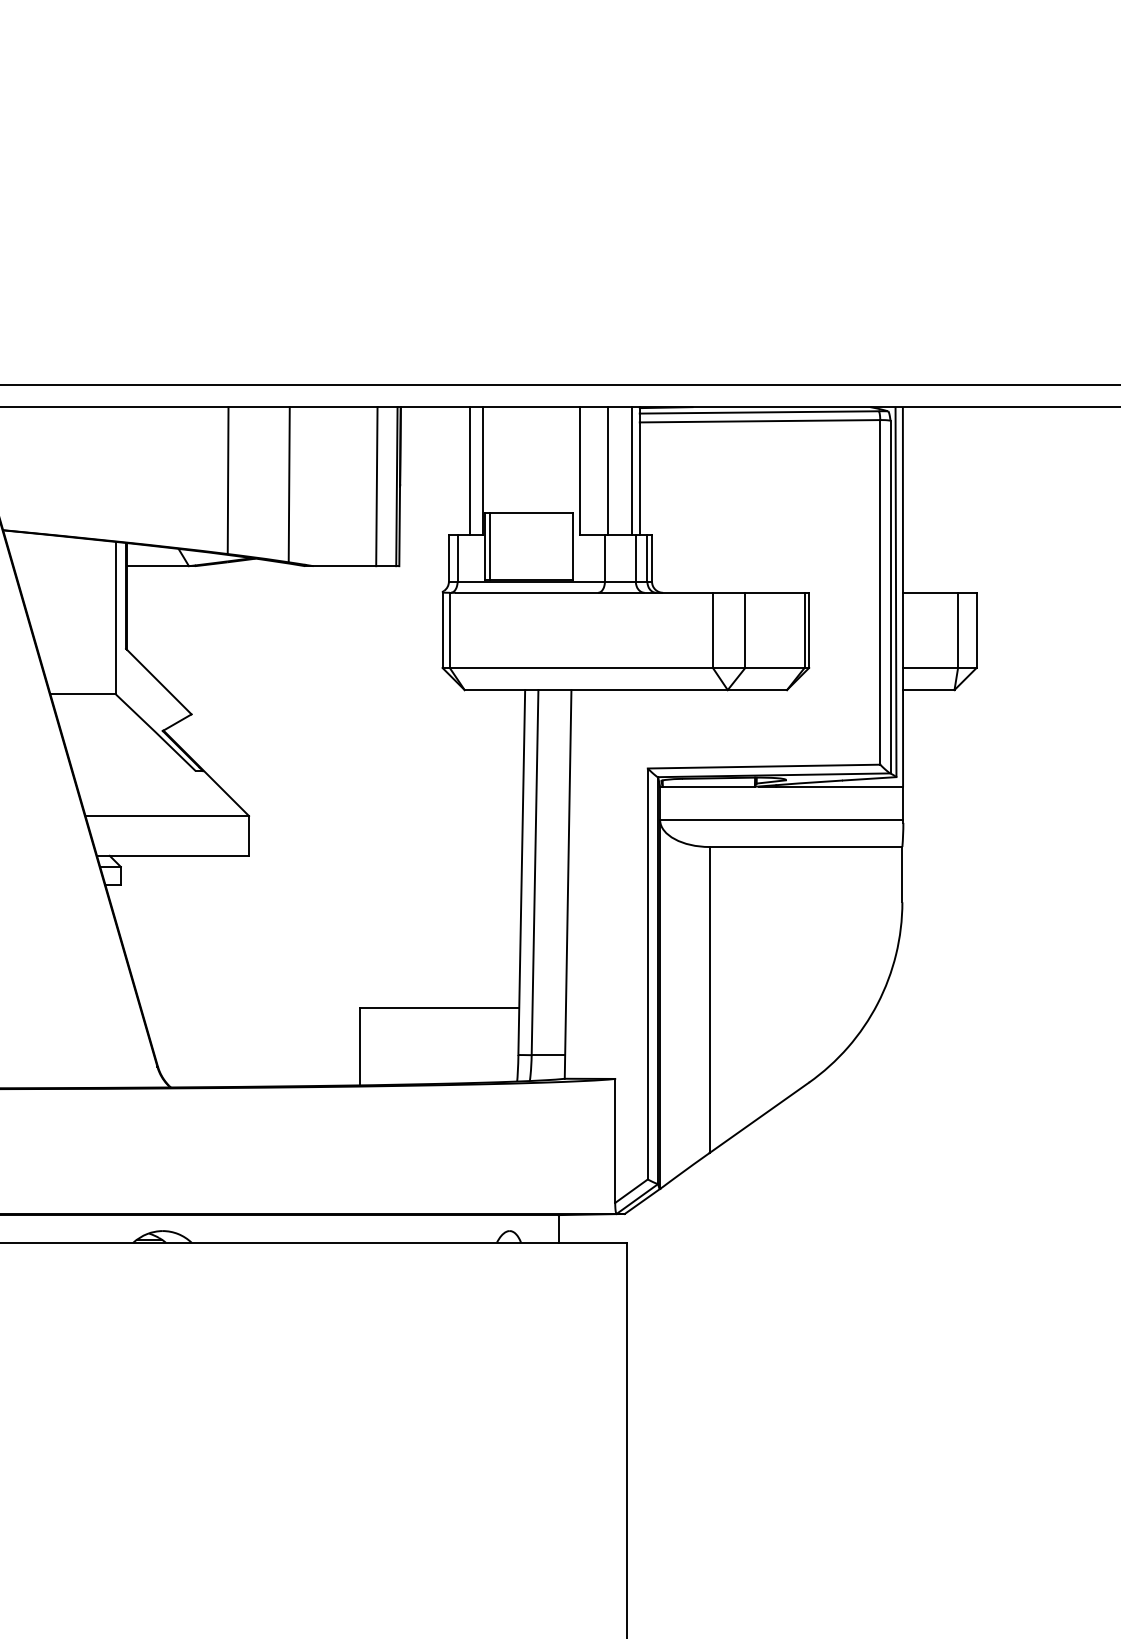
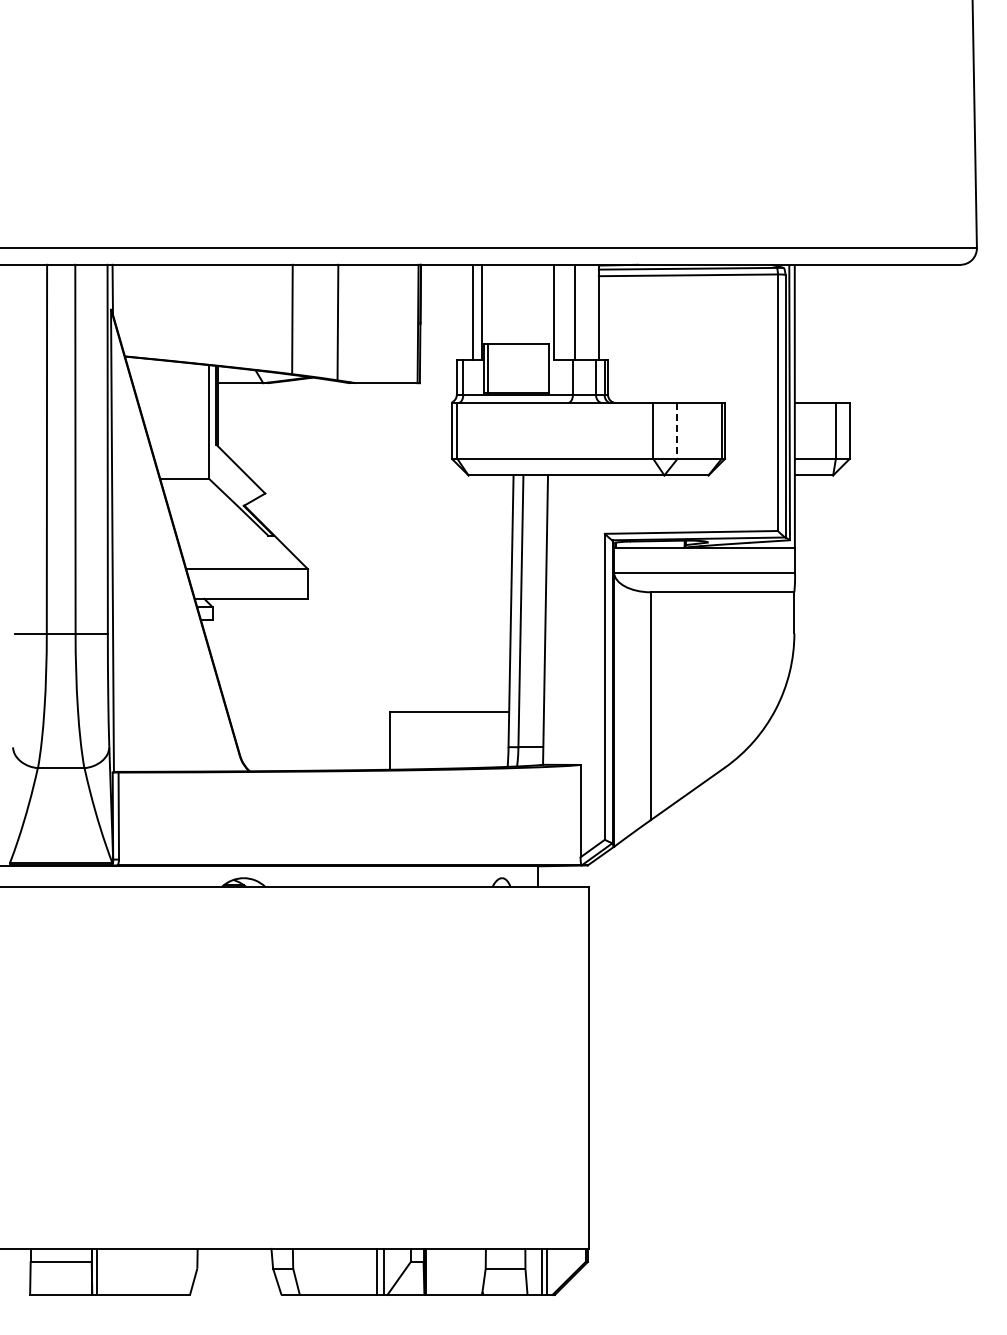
line: (631, 471) -> (592, 312), removed
line: (375, 485) -> (402, 323), removed
line: (745, 631) -> (677, 431), solid -> dashed

